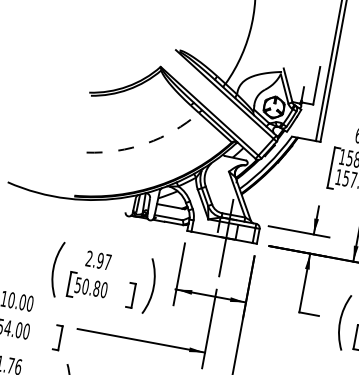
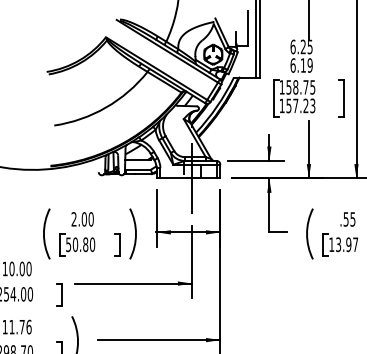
arc: (147, 143) -> (106, 107), dashed -> solid
text: (103, 261) -> (87, 219), 2.97 -> 2.00

